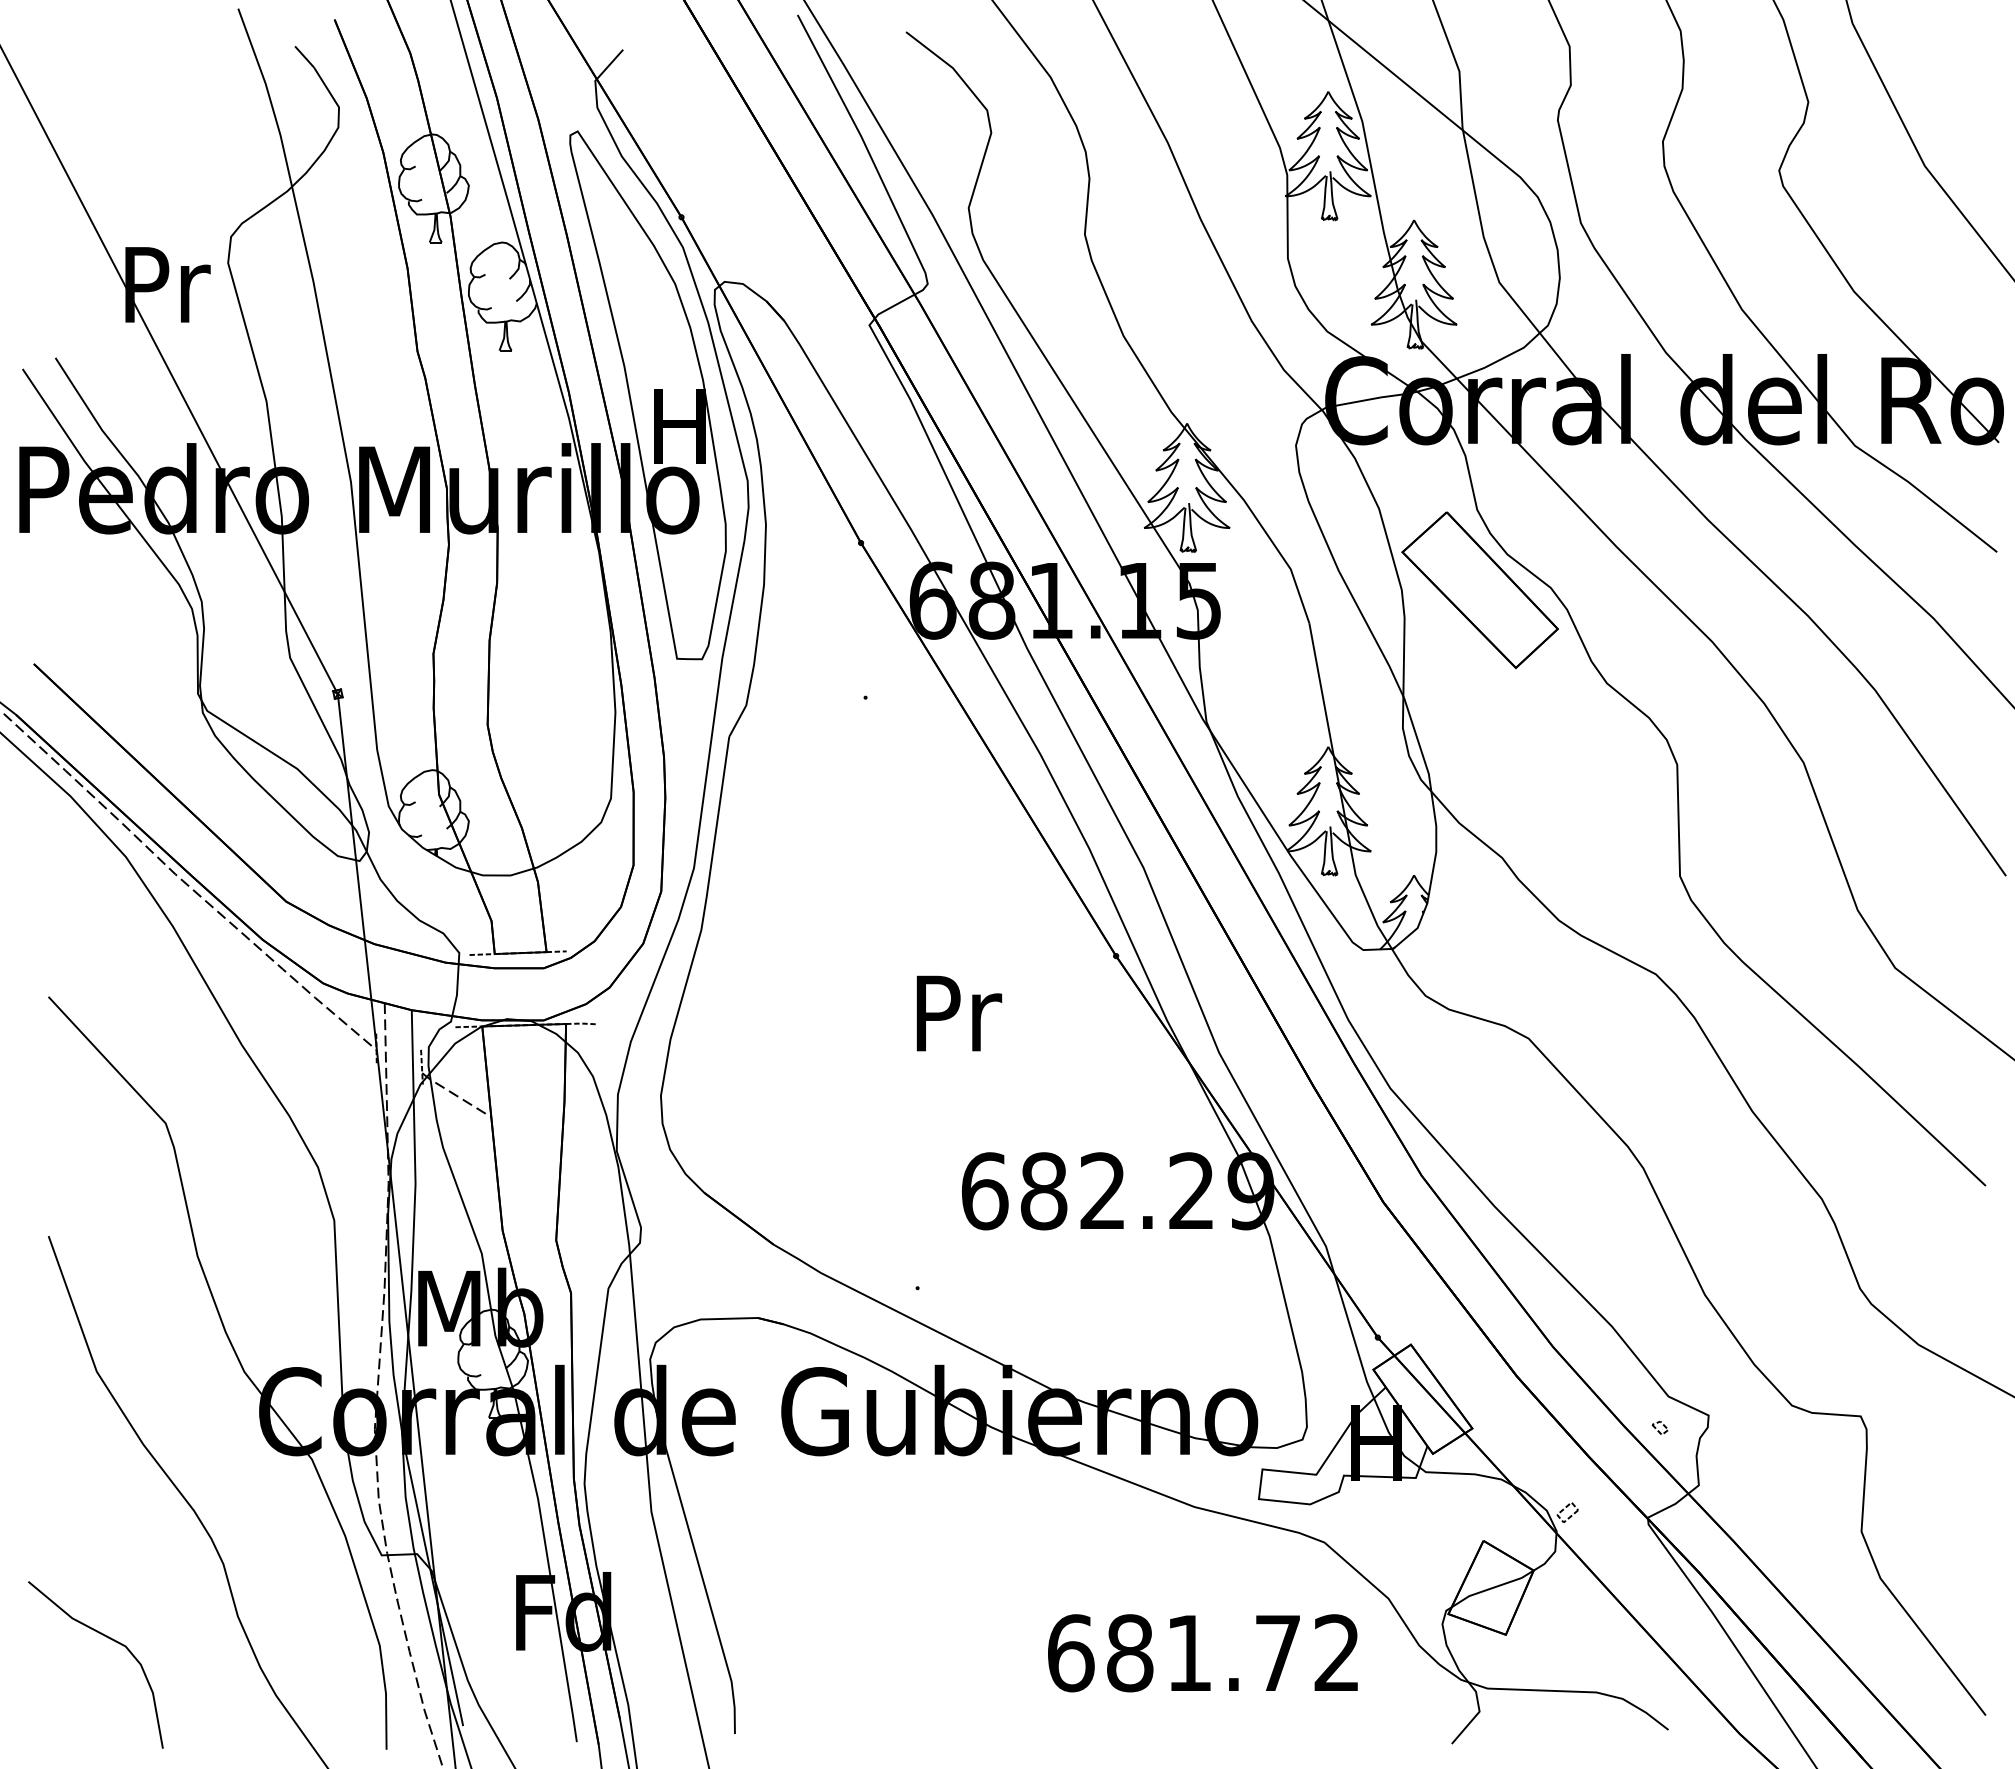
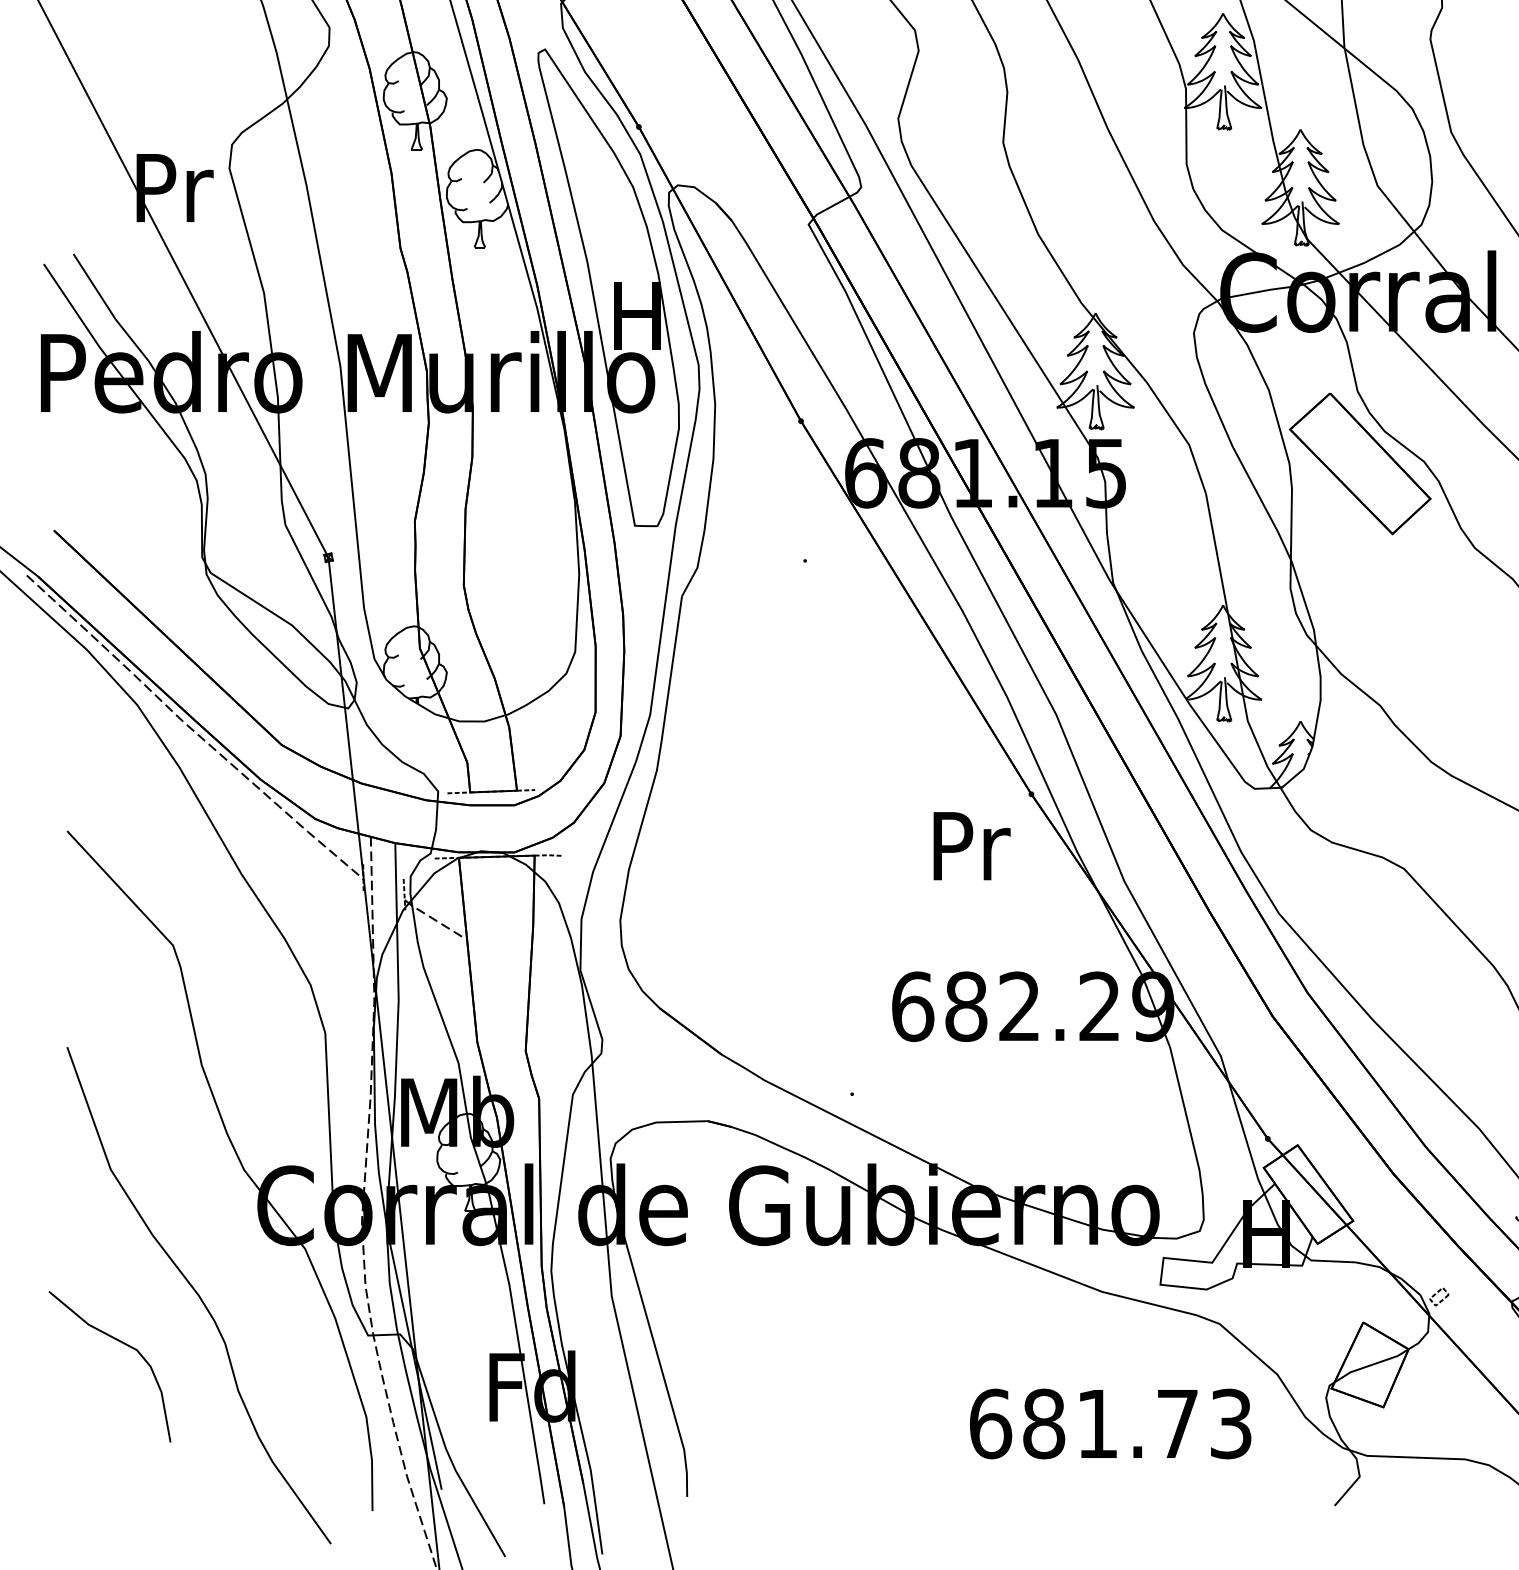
text: (959, 1013) -> (972, 846), moved
curve: (108, 1638) -> (121, 1342), moved
text: (1336, 1653) -> (1230, 1424), 681.72 -> 681.73

